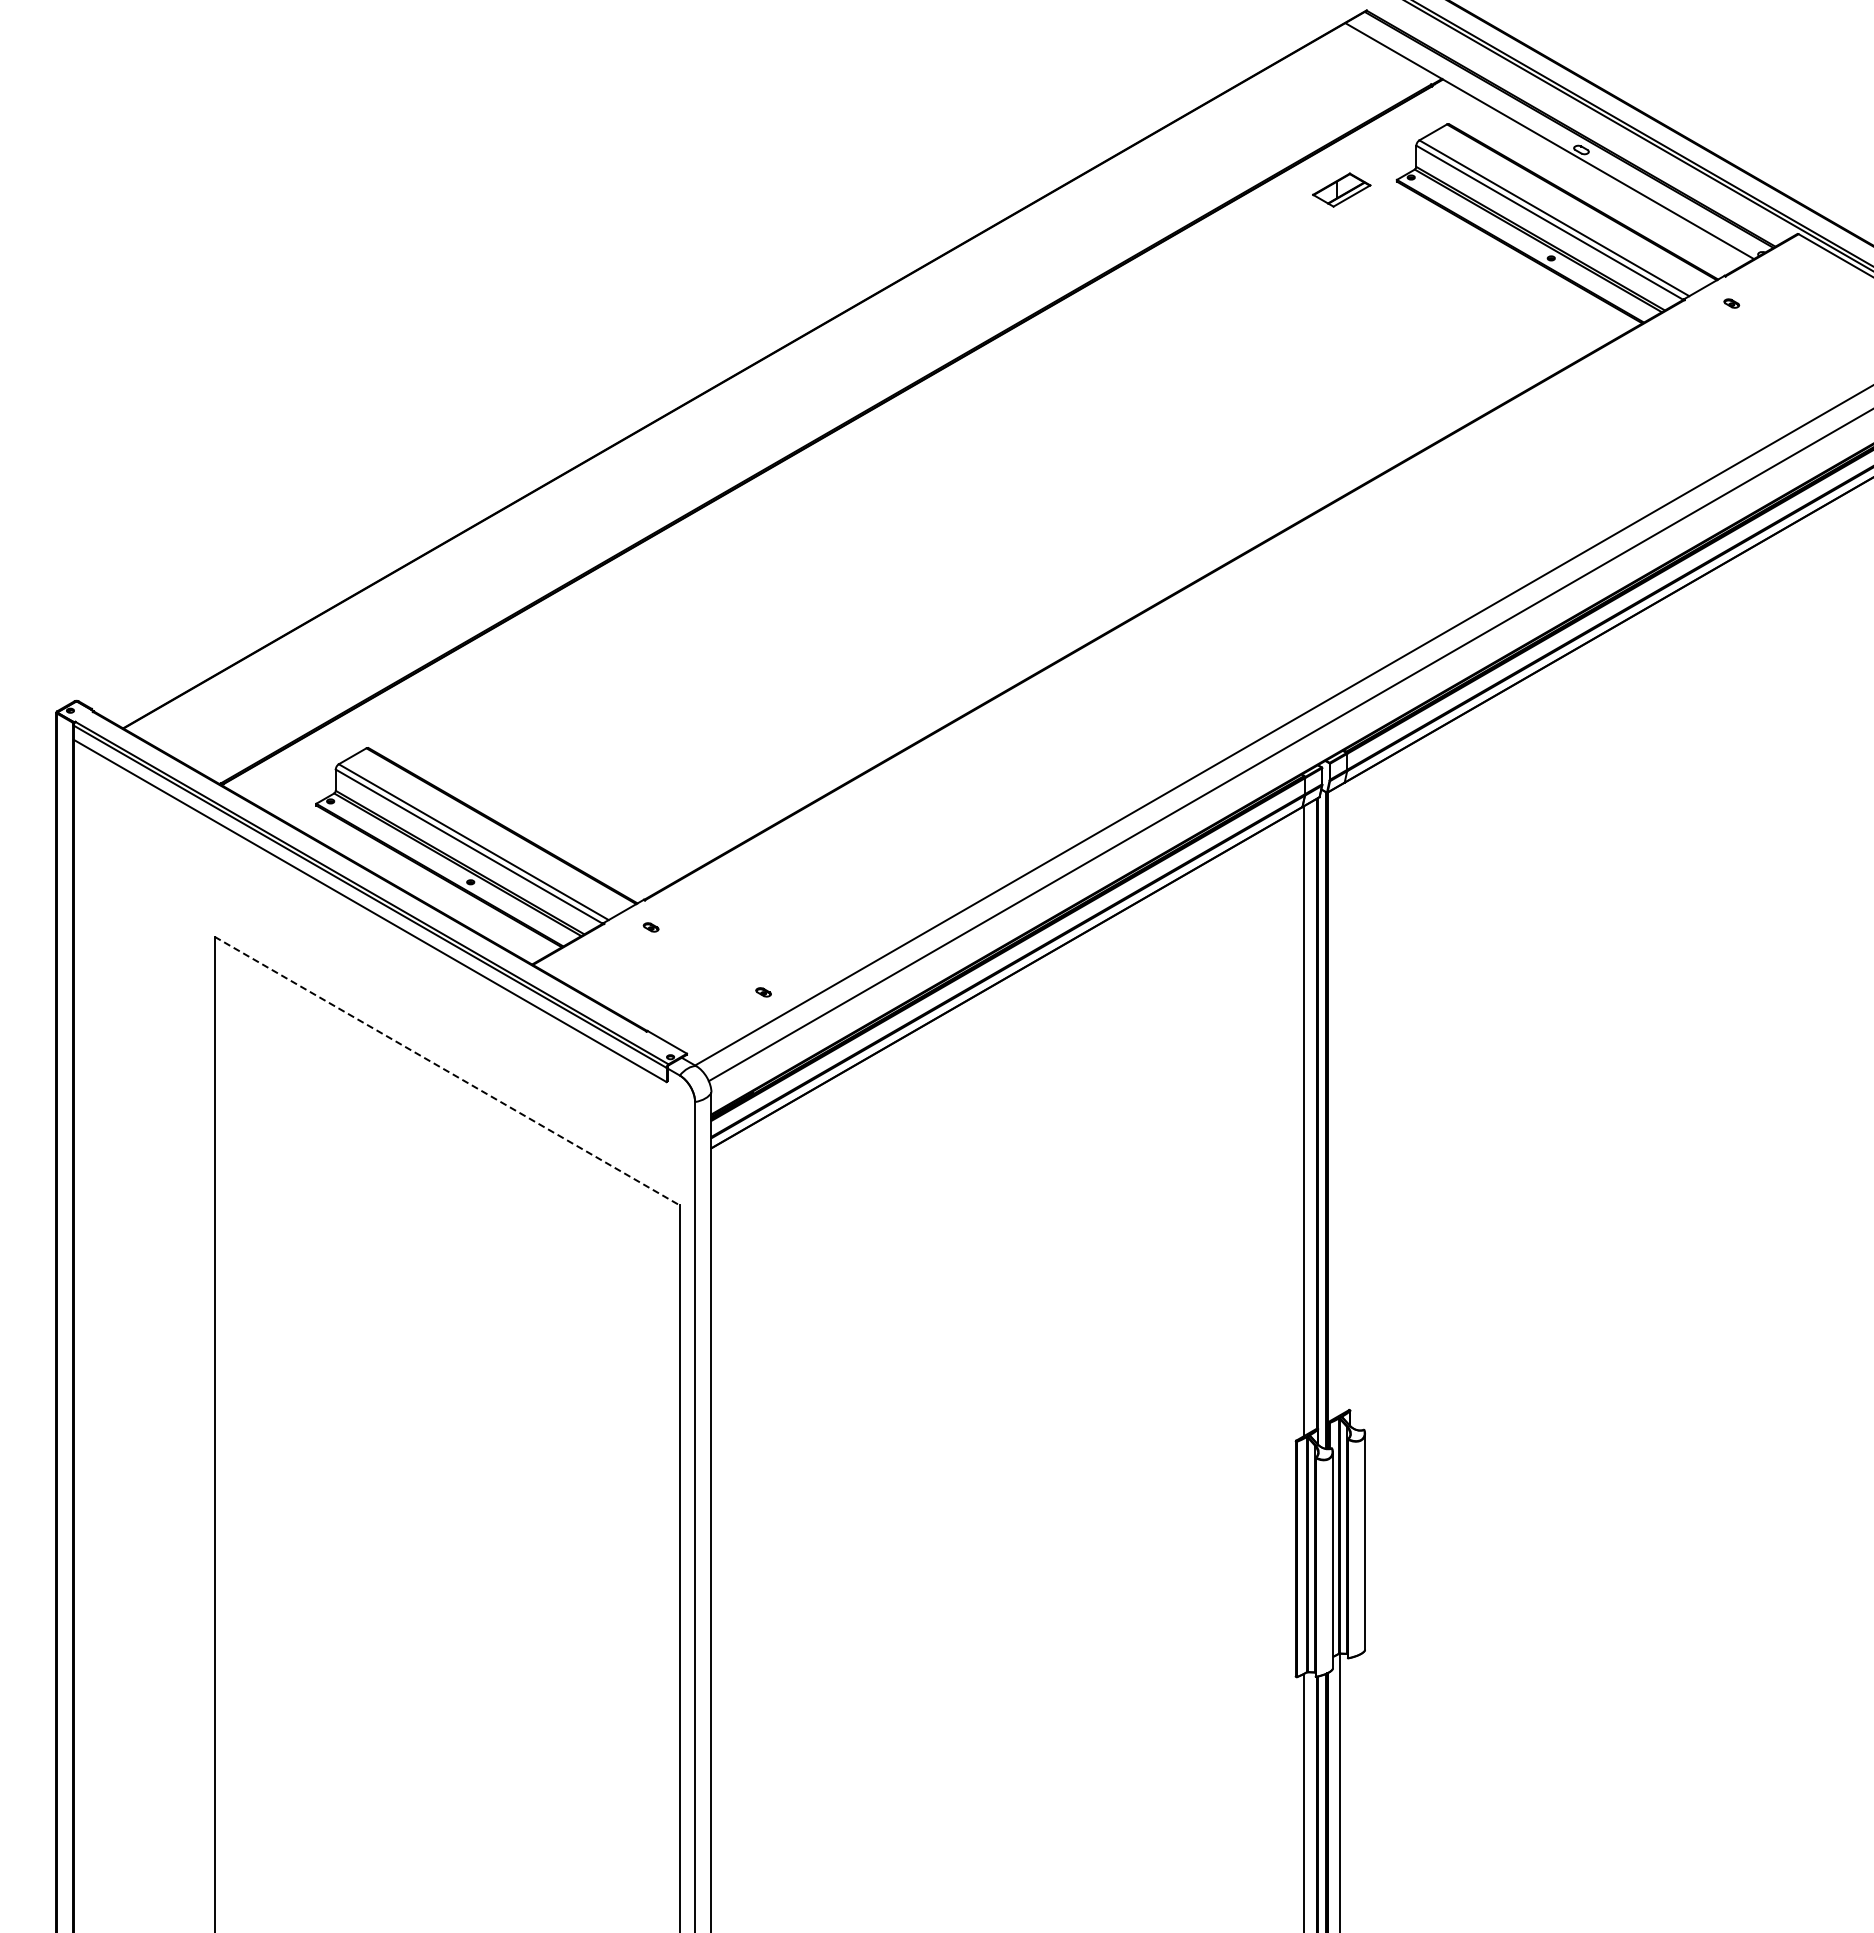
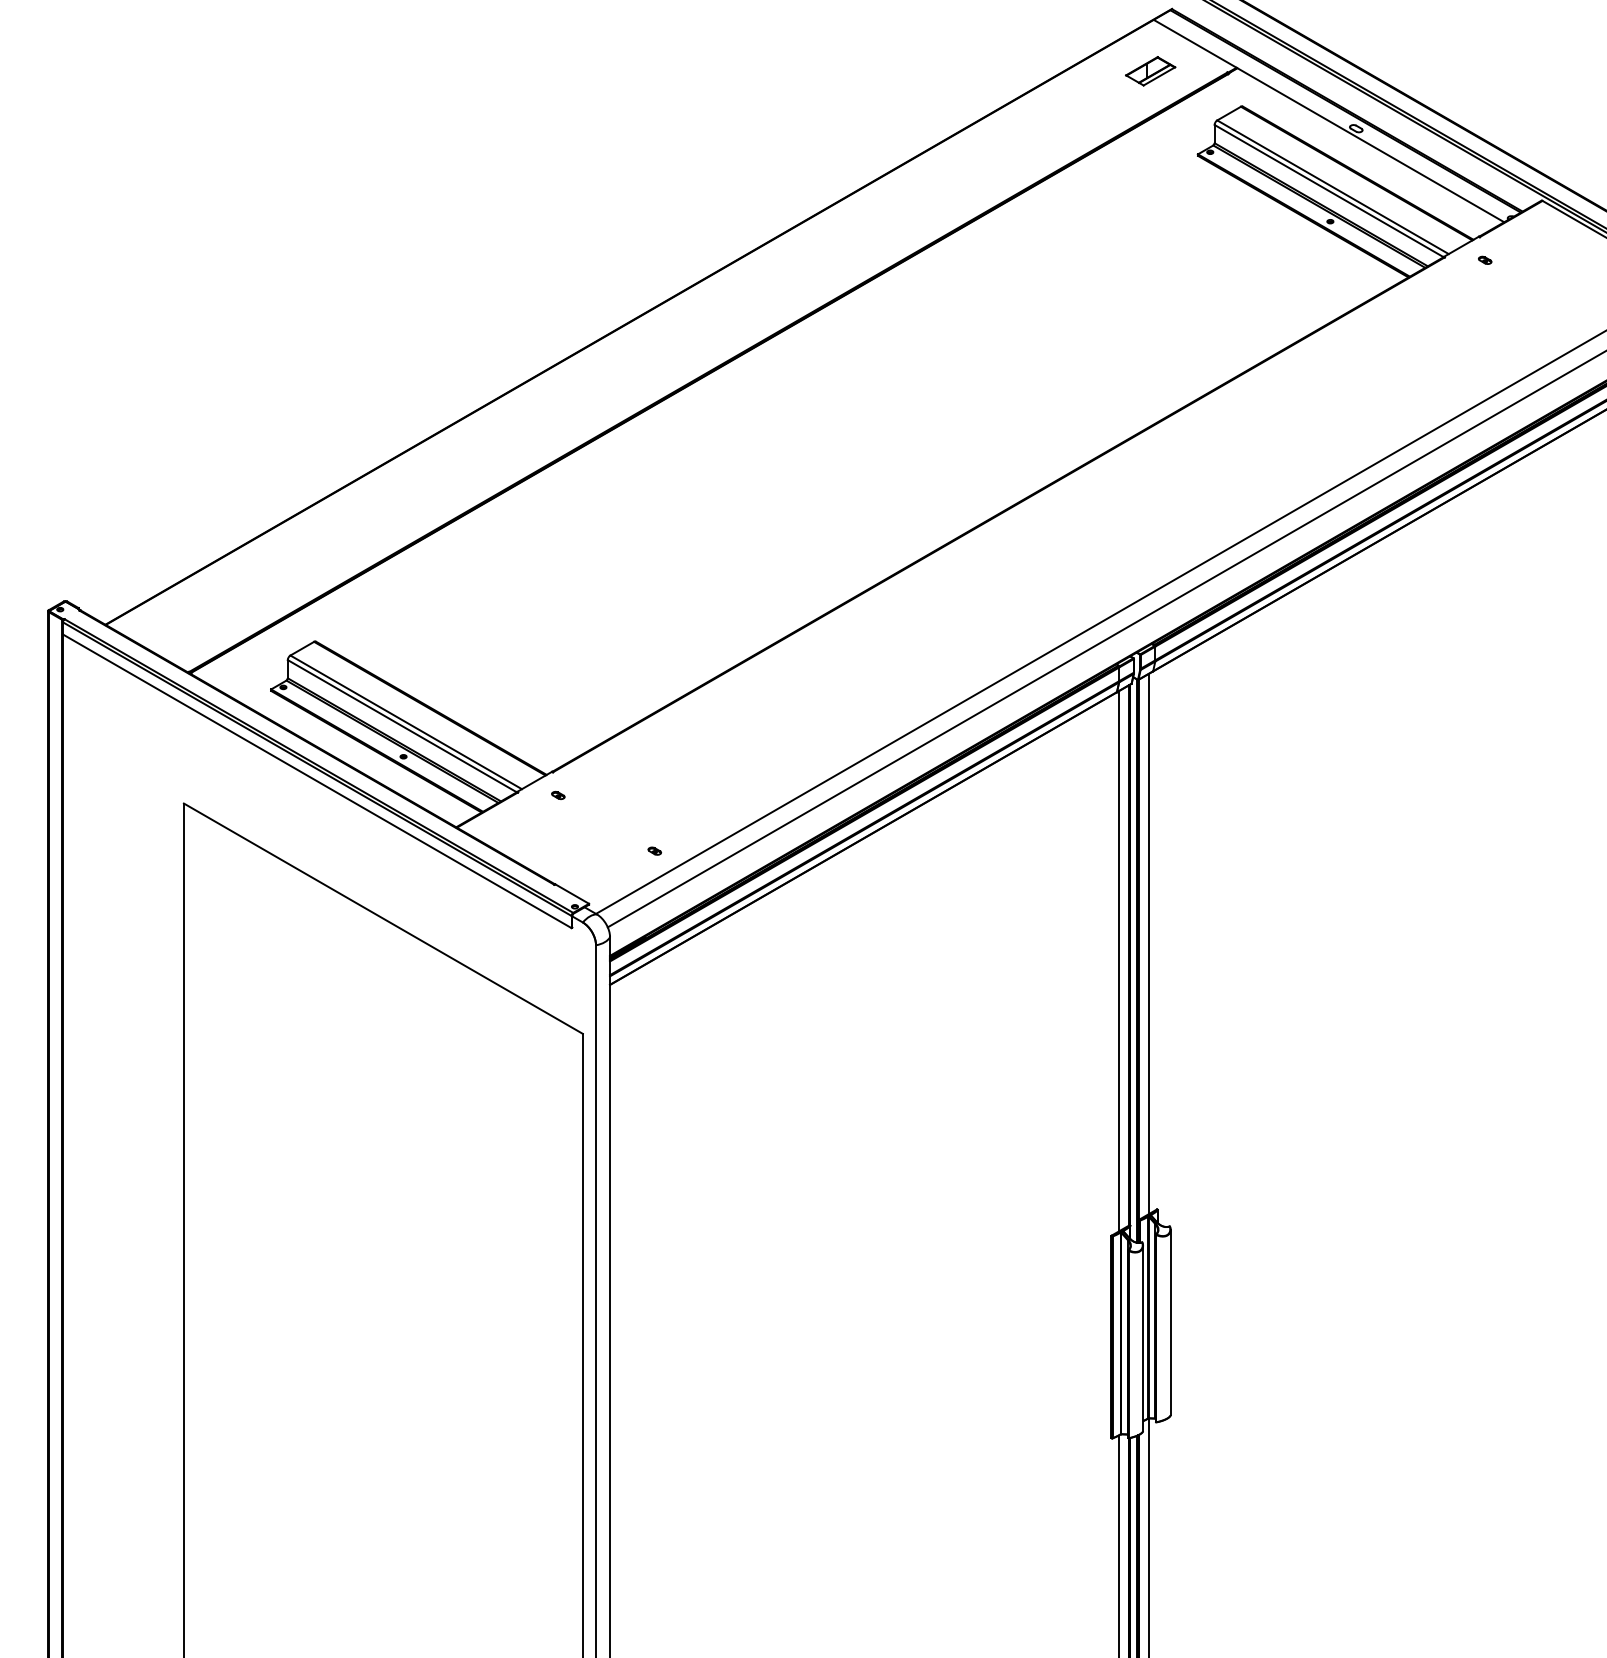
part: (1341, 189) -> (1150, 70), moved
line: (447, 1071) -> (383, 919), dashed -> solid
line: (1340, 1100) -> (1149, 943), added

